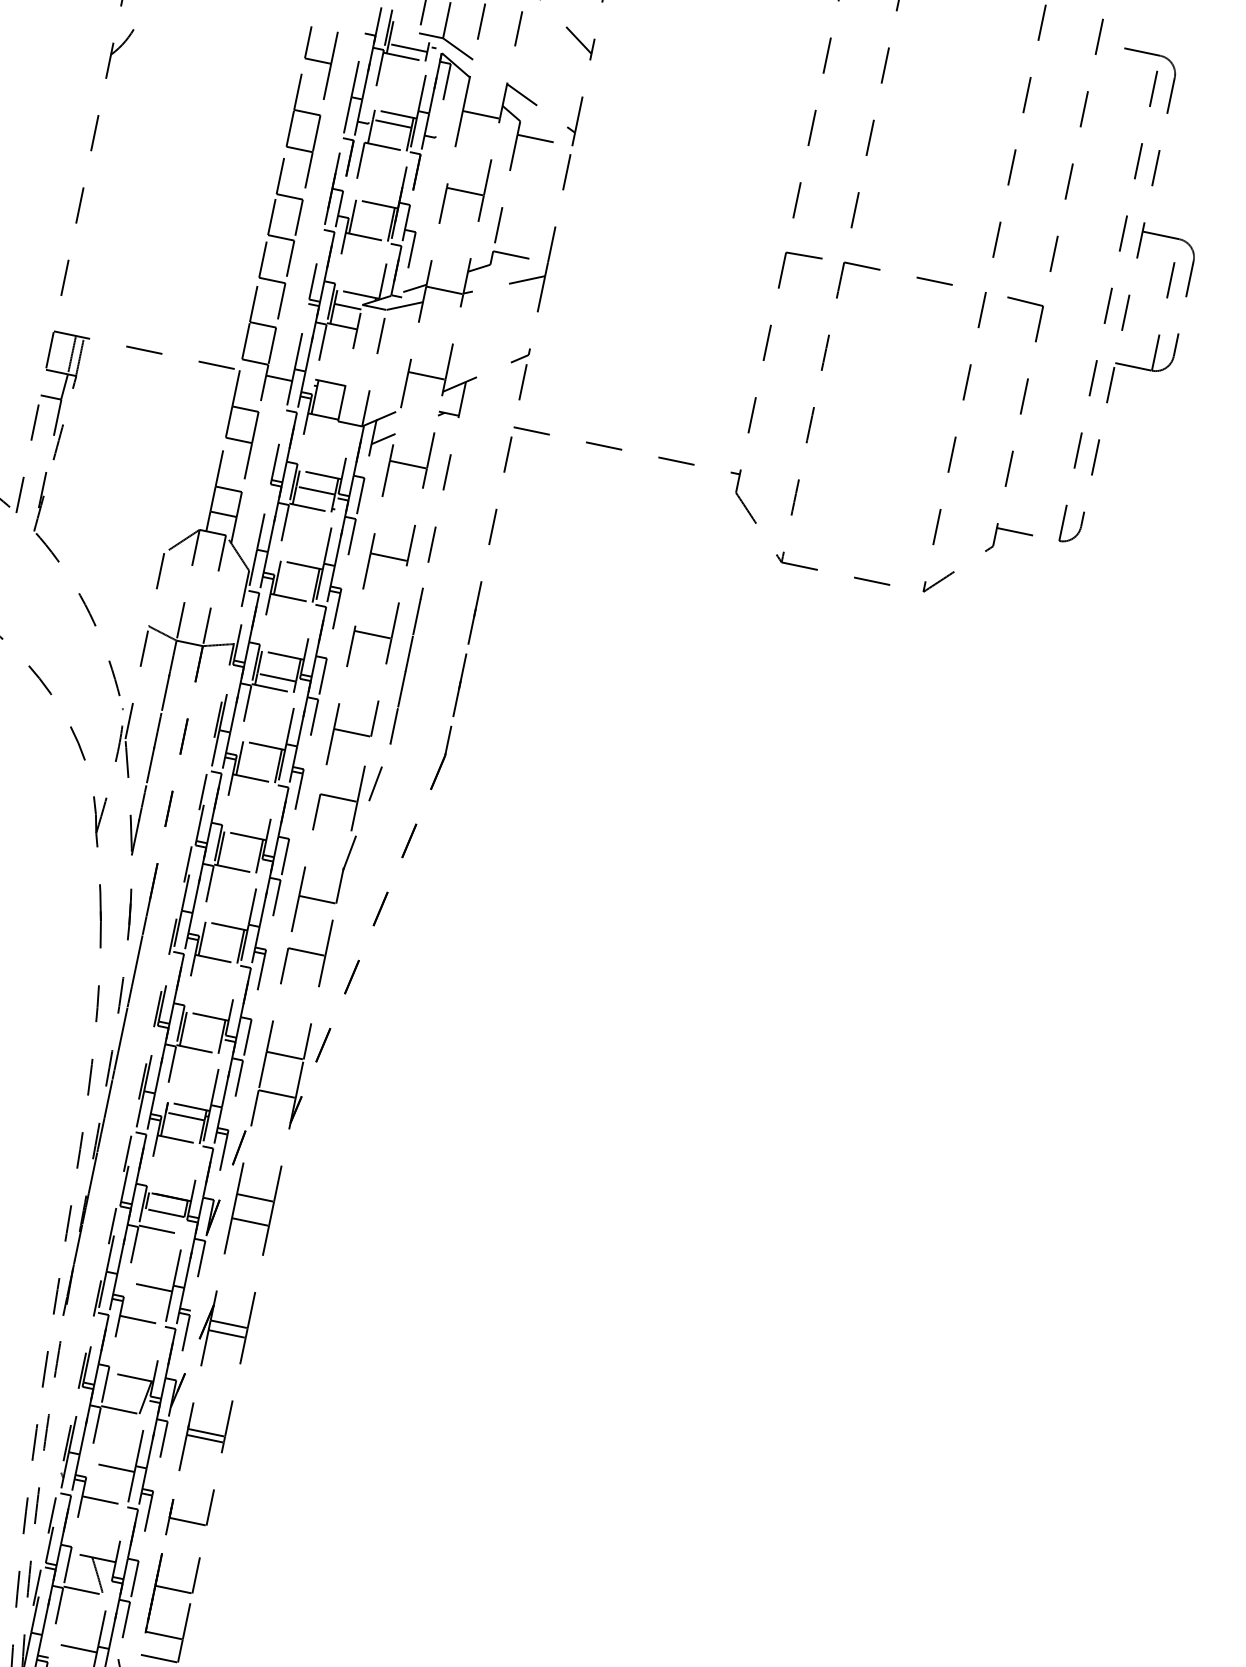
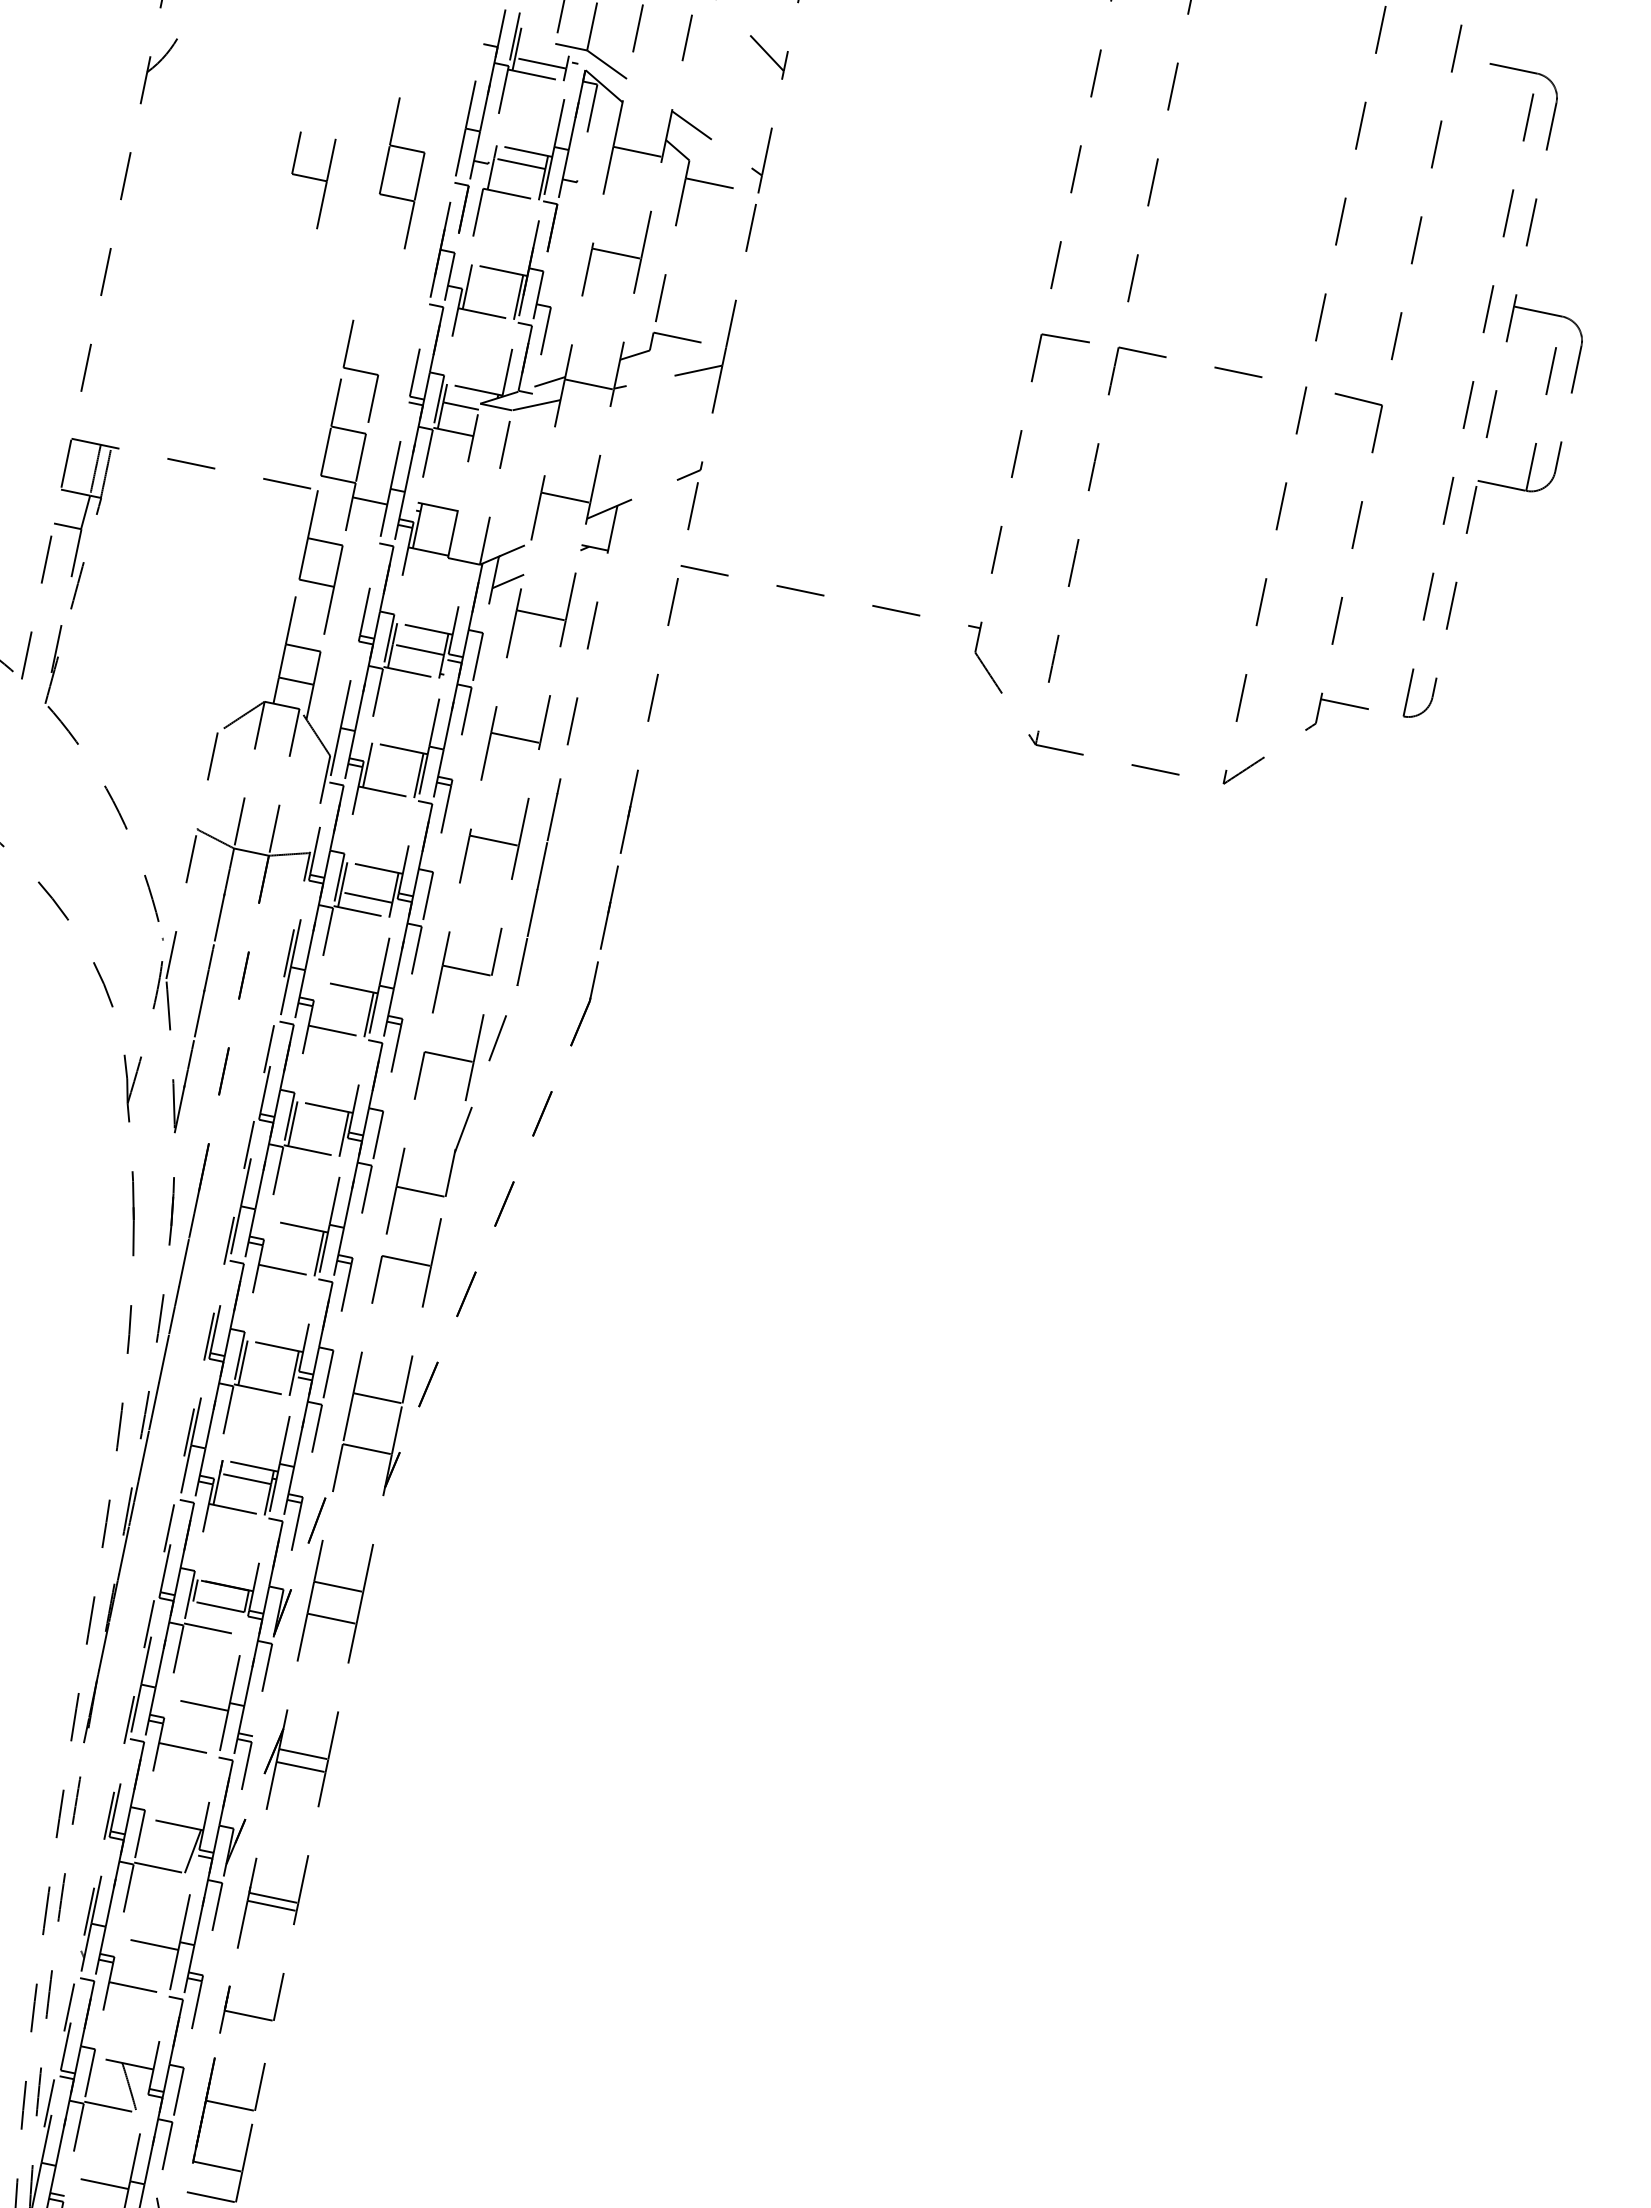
part: (321, 63) -> (313, 180), moved
part: (297, 220) -> (394, 291), removed
line: (239, 757) -> (317, 1003), removed
line: (201, 938) -> (267, 1243), removed

